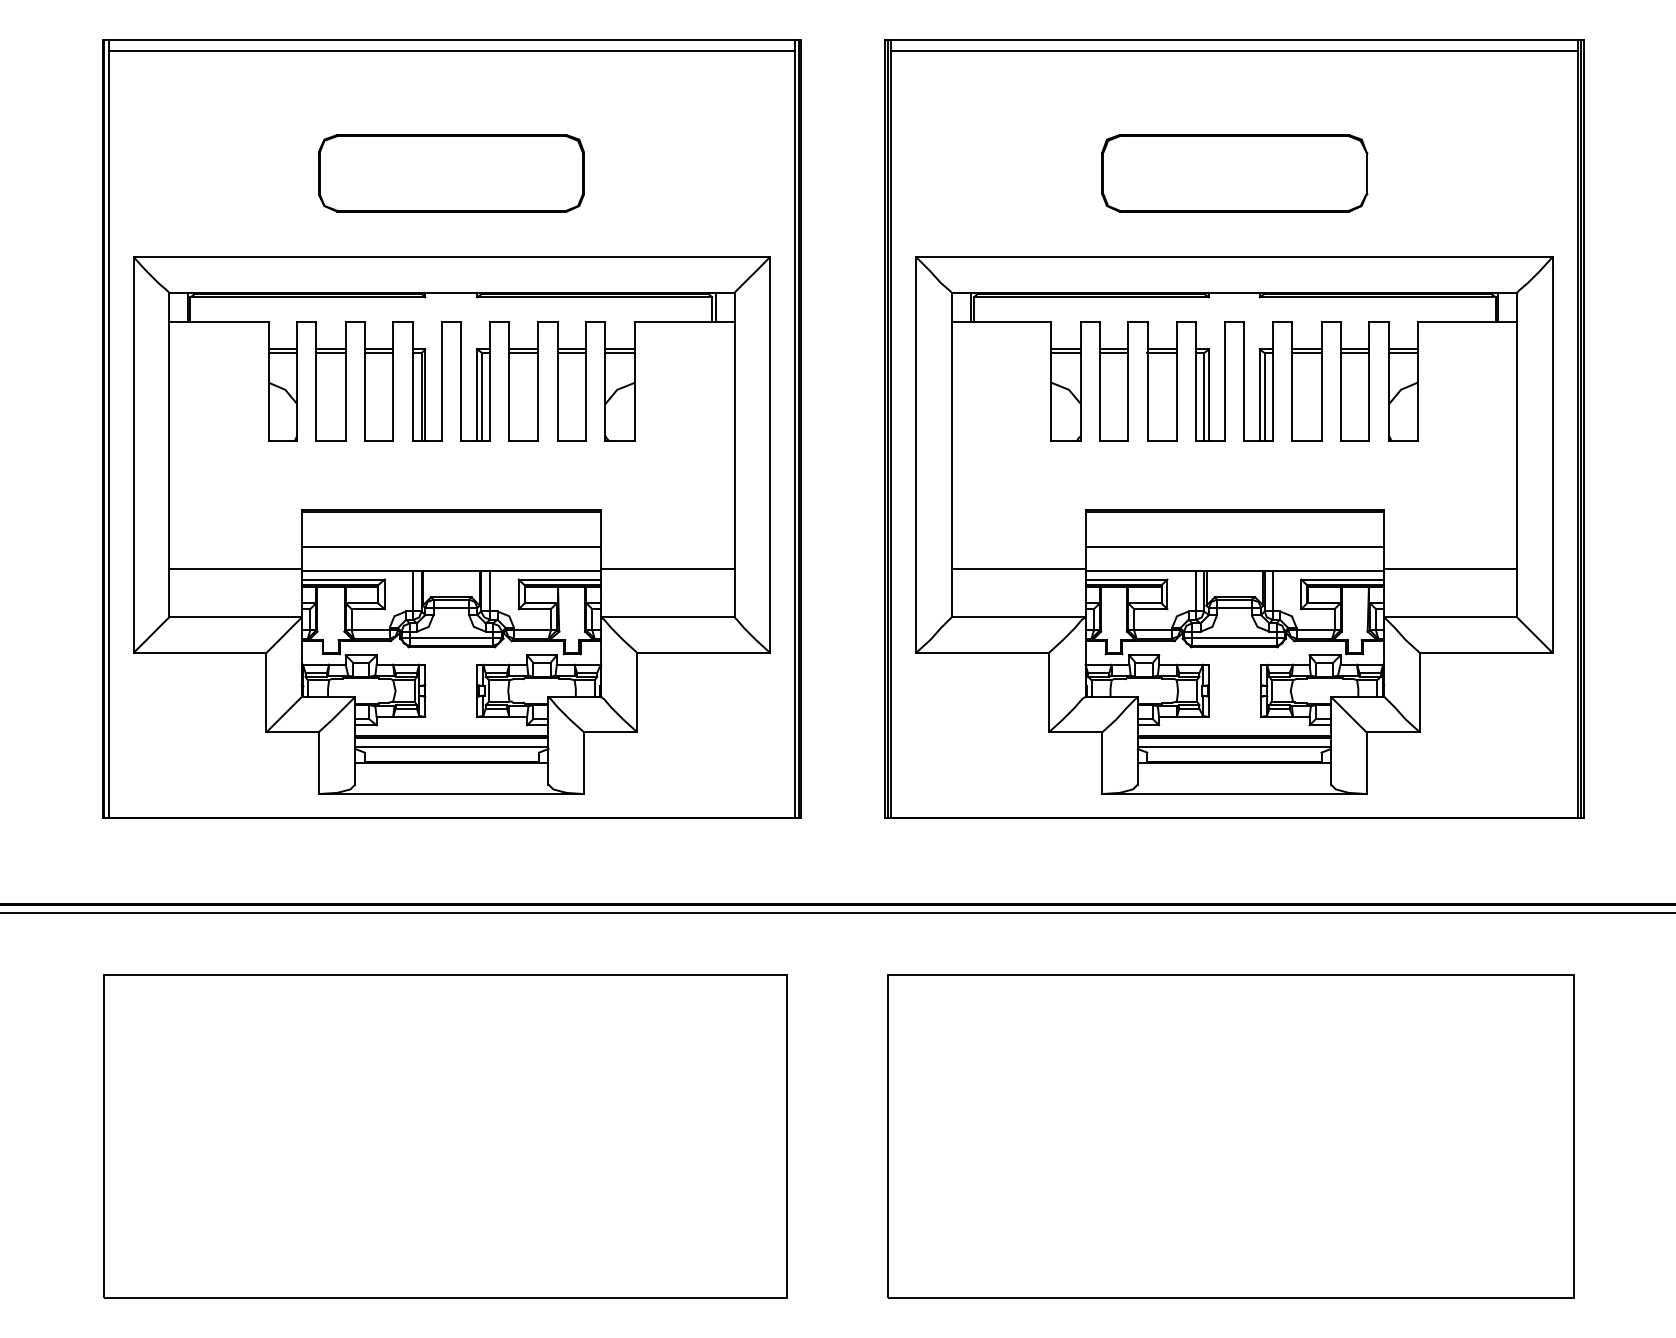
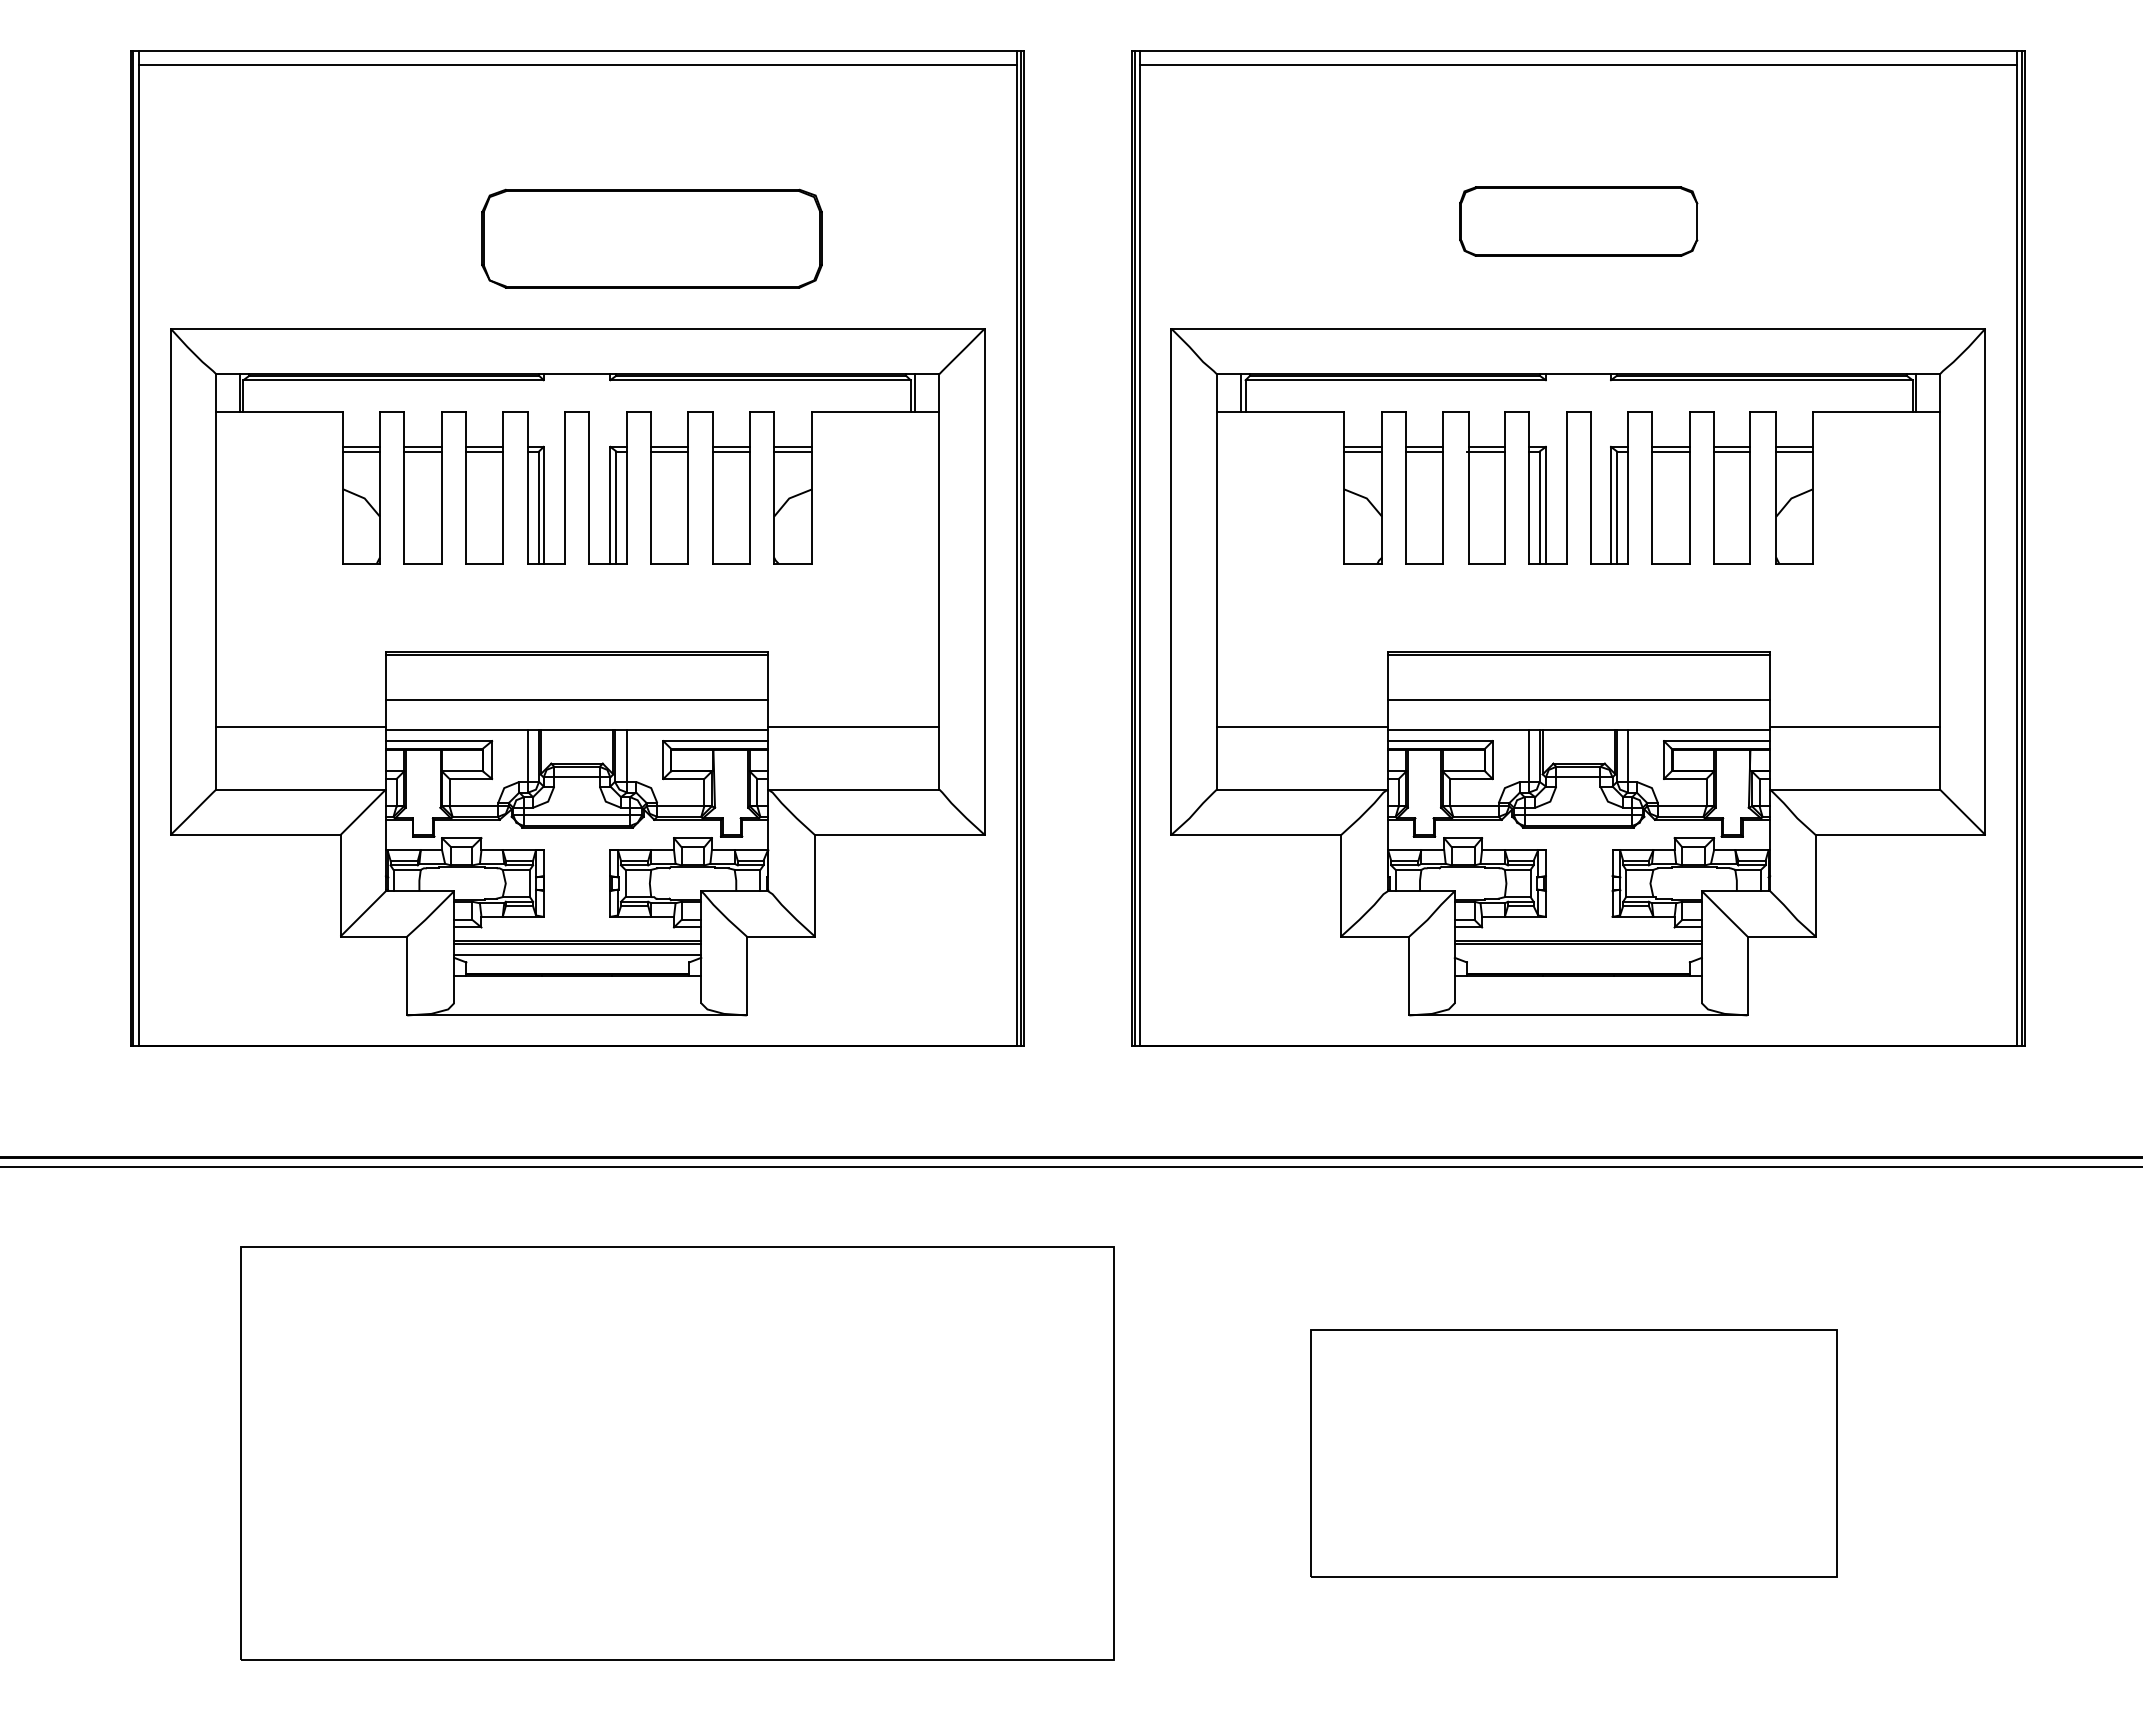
part: (450, 173) -> (651, 238), moved
part: (1234, 173) -> (1578, 221), size x0.7
line: (1233, 746) -> (1577, 954), removed
part: (445, 1136) -> (677, 1453), moved
part: (1230, 1136) -> (1573, 1453), size x0.6

